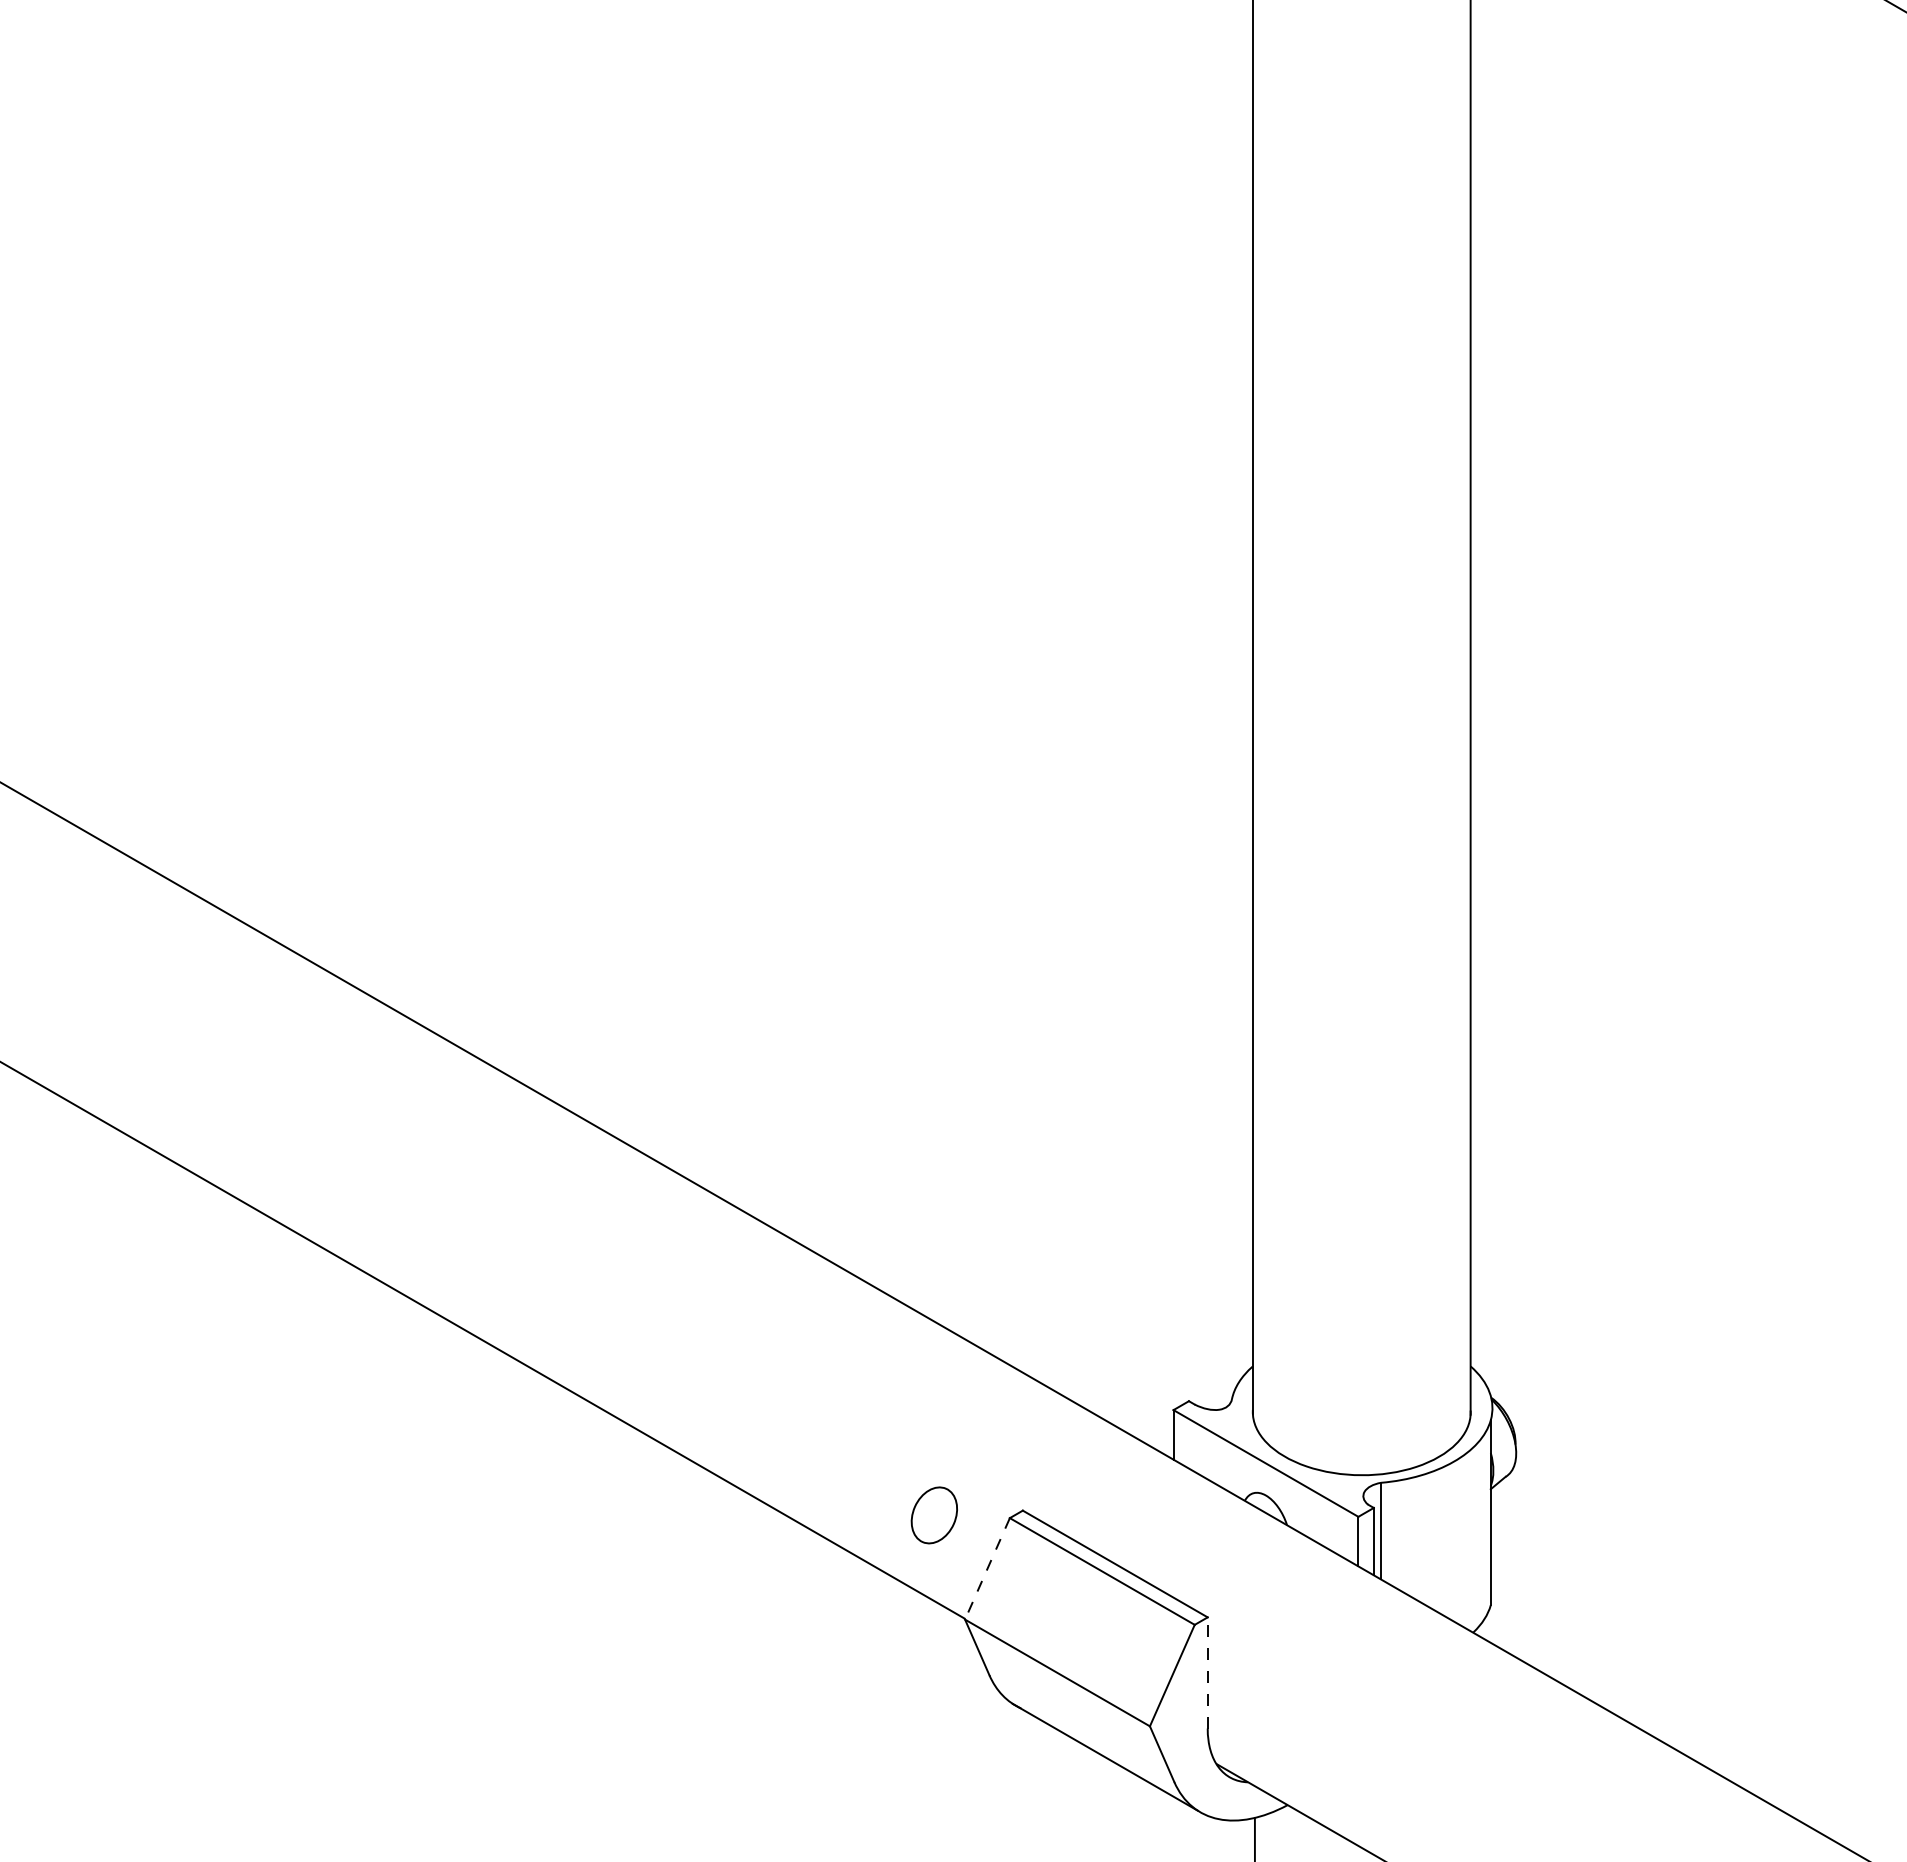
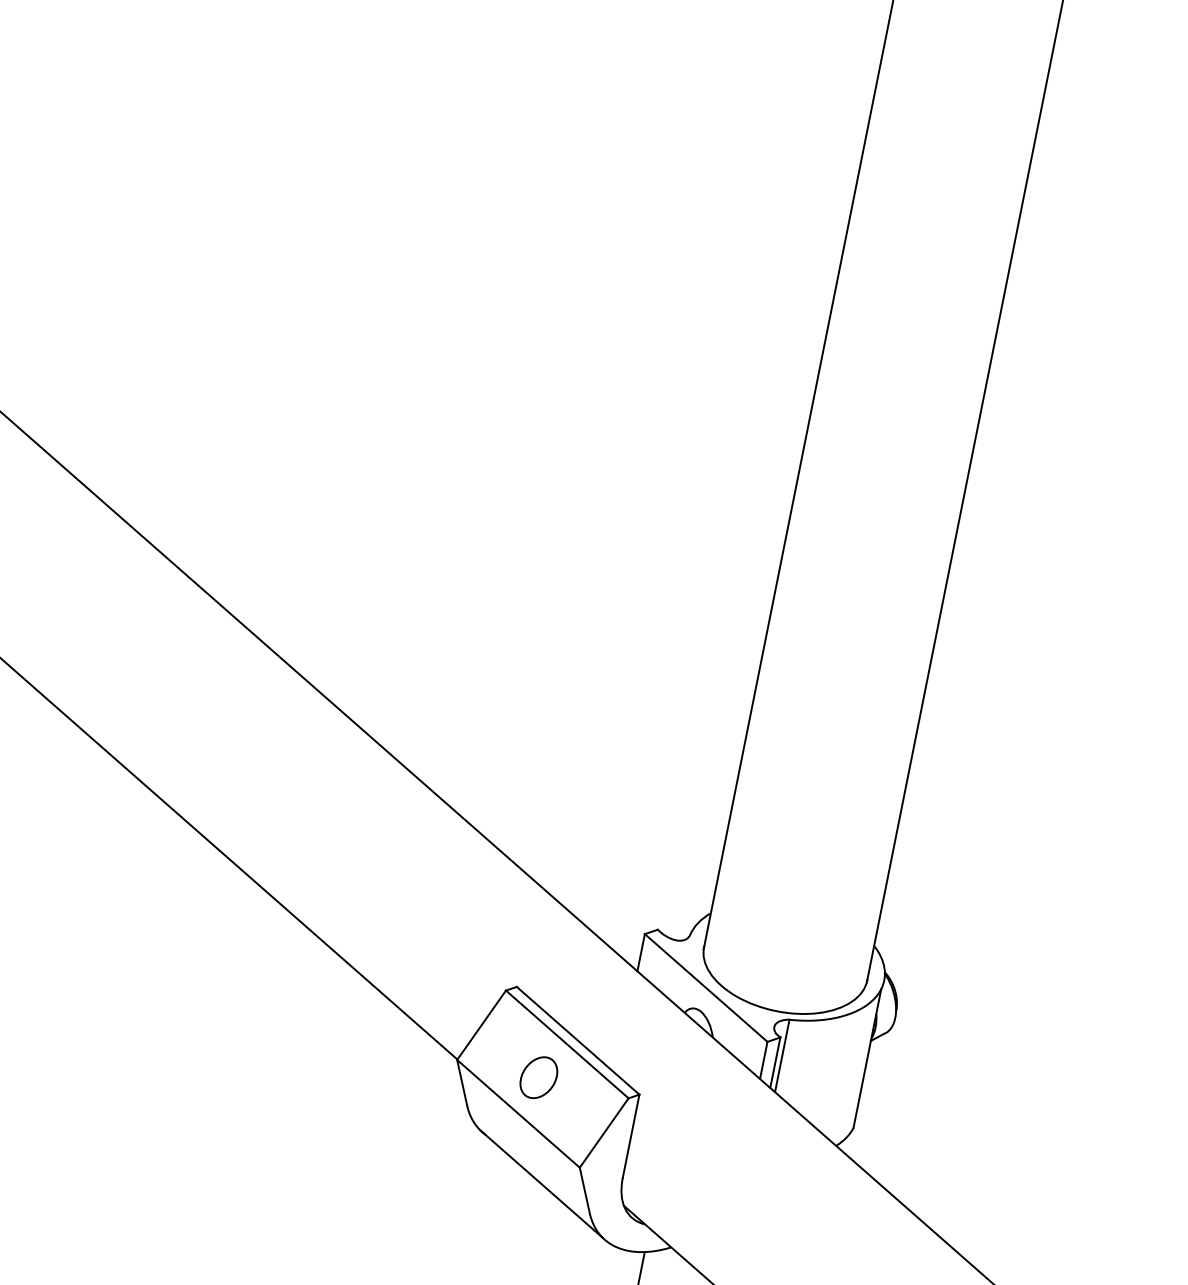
part: (933, 1515) -> (538, 1077), moved
line: (987, 1569) -> (481, 1025), dashed -> solid
line: (1207, 1672) -> (631, 1135), dashed -> solid

